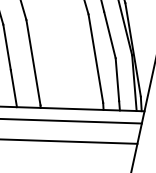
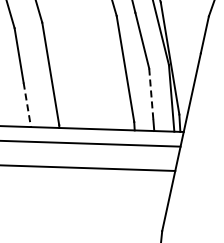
line: (117, 79) -> (151, 94), solid -> dashed
line: (14, 88) -> (27, 104), solid -> dashed

